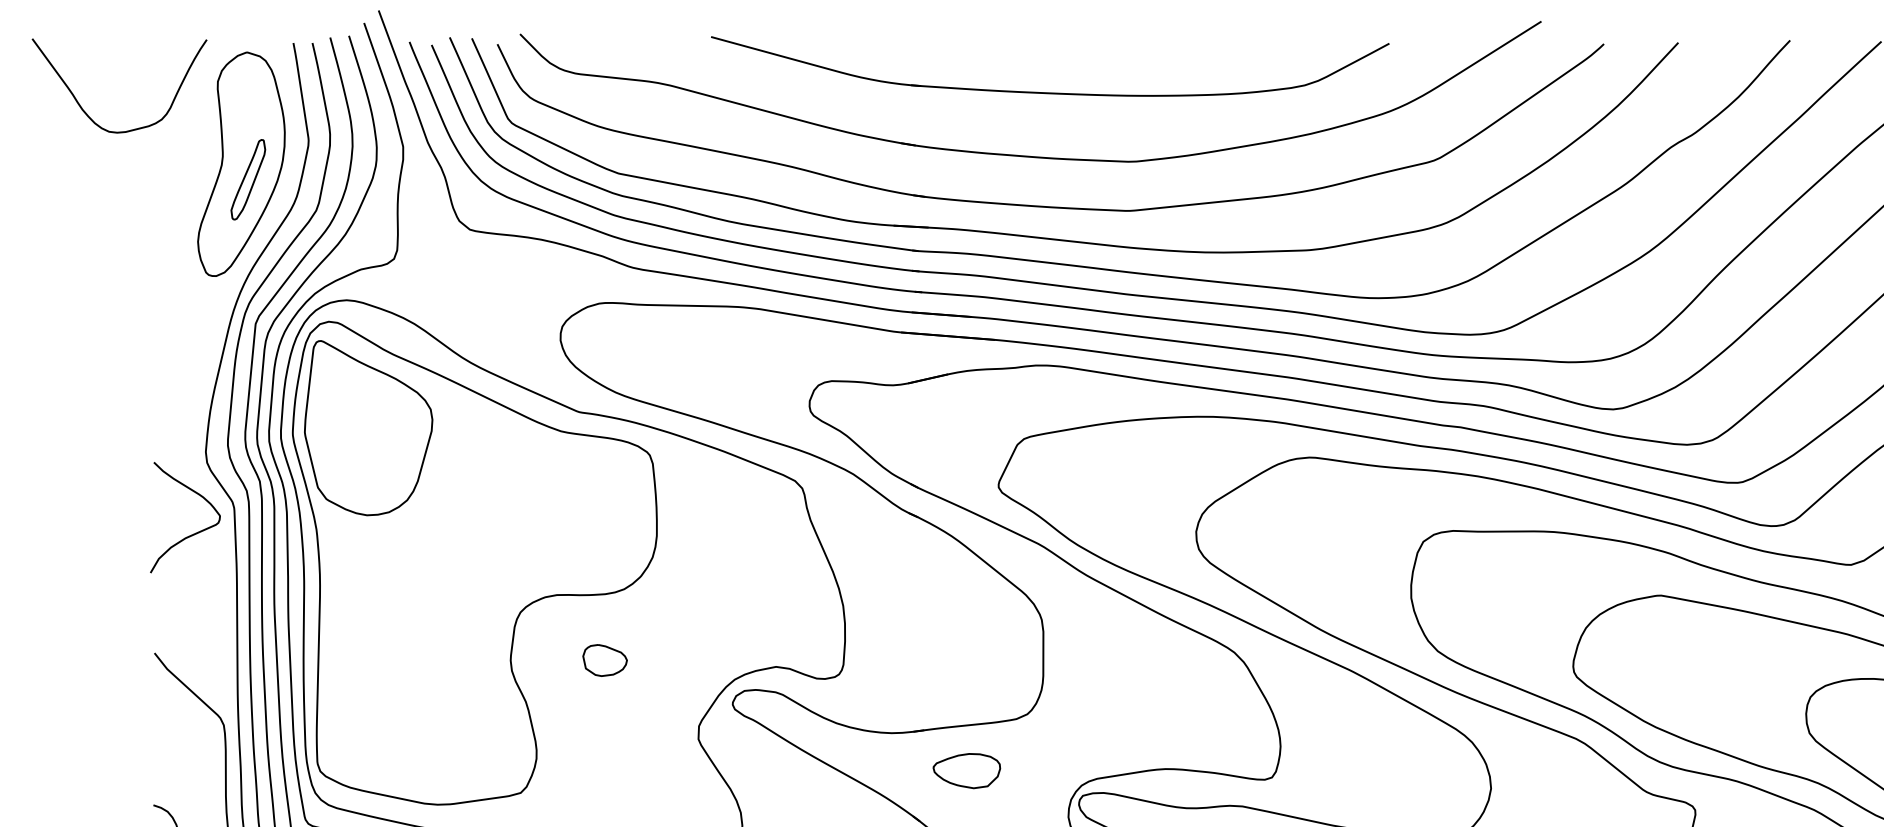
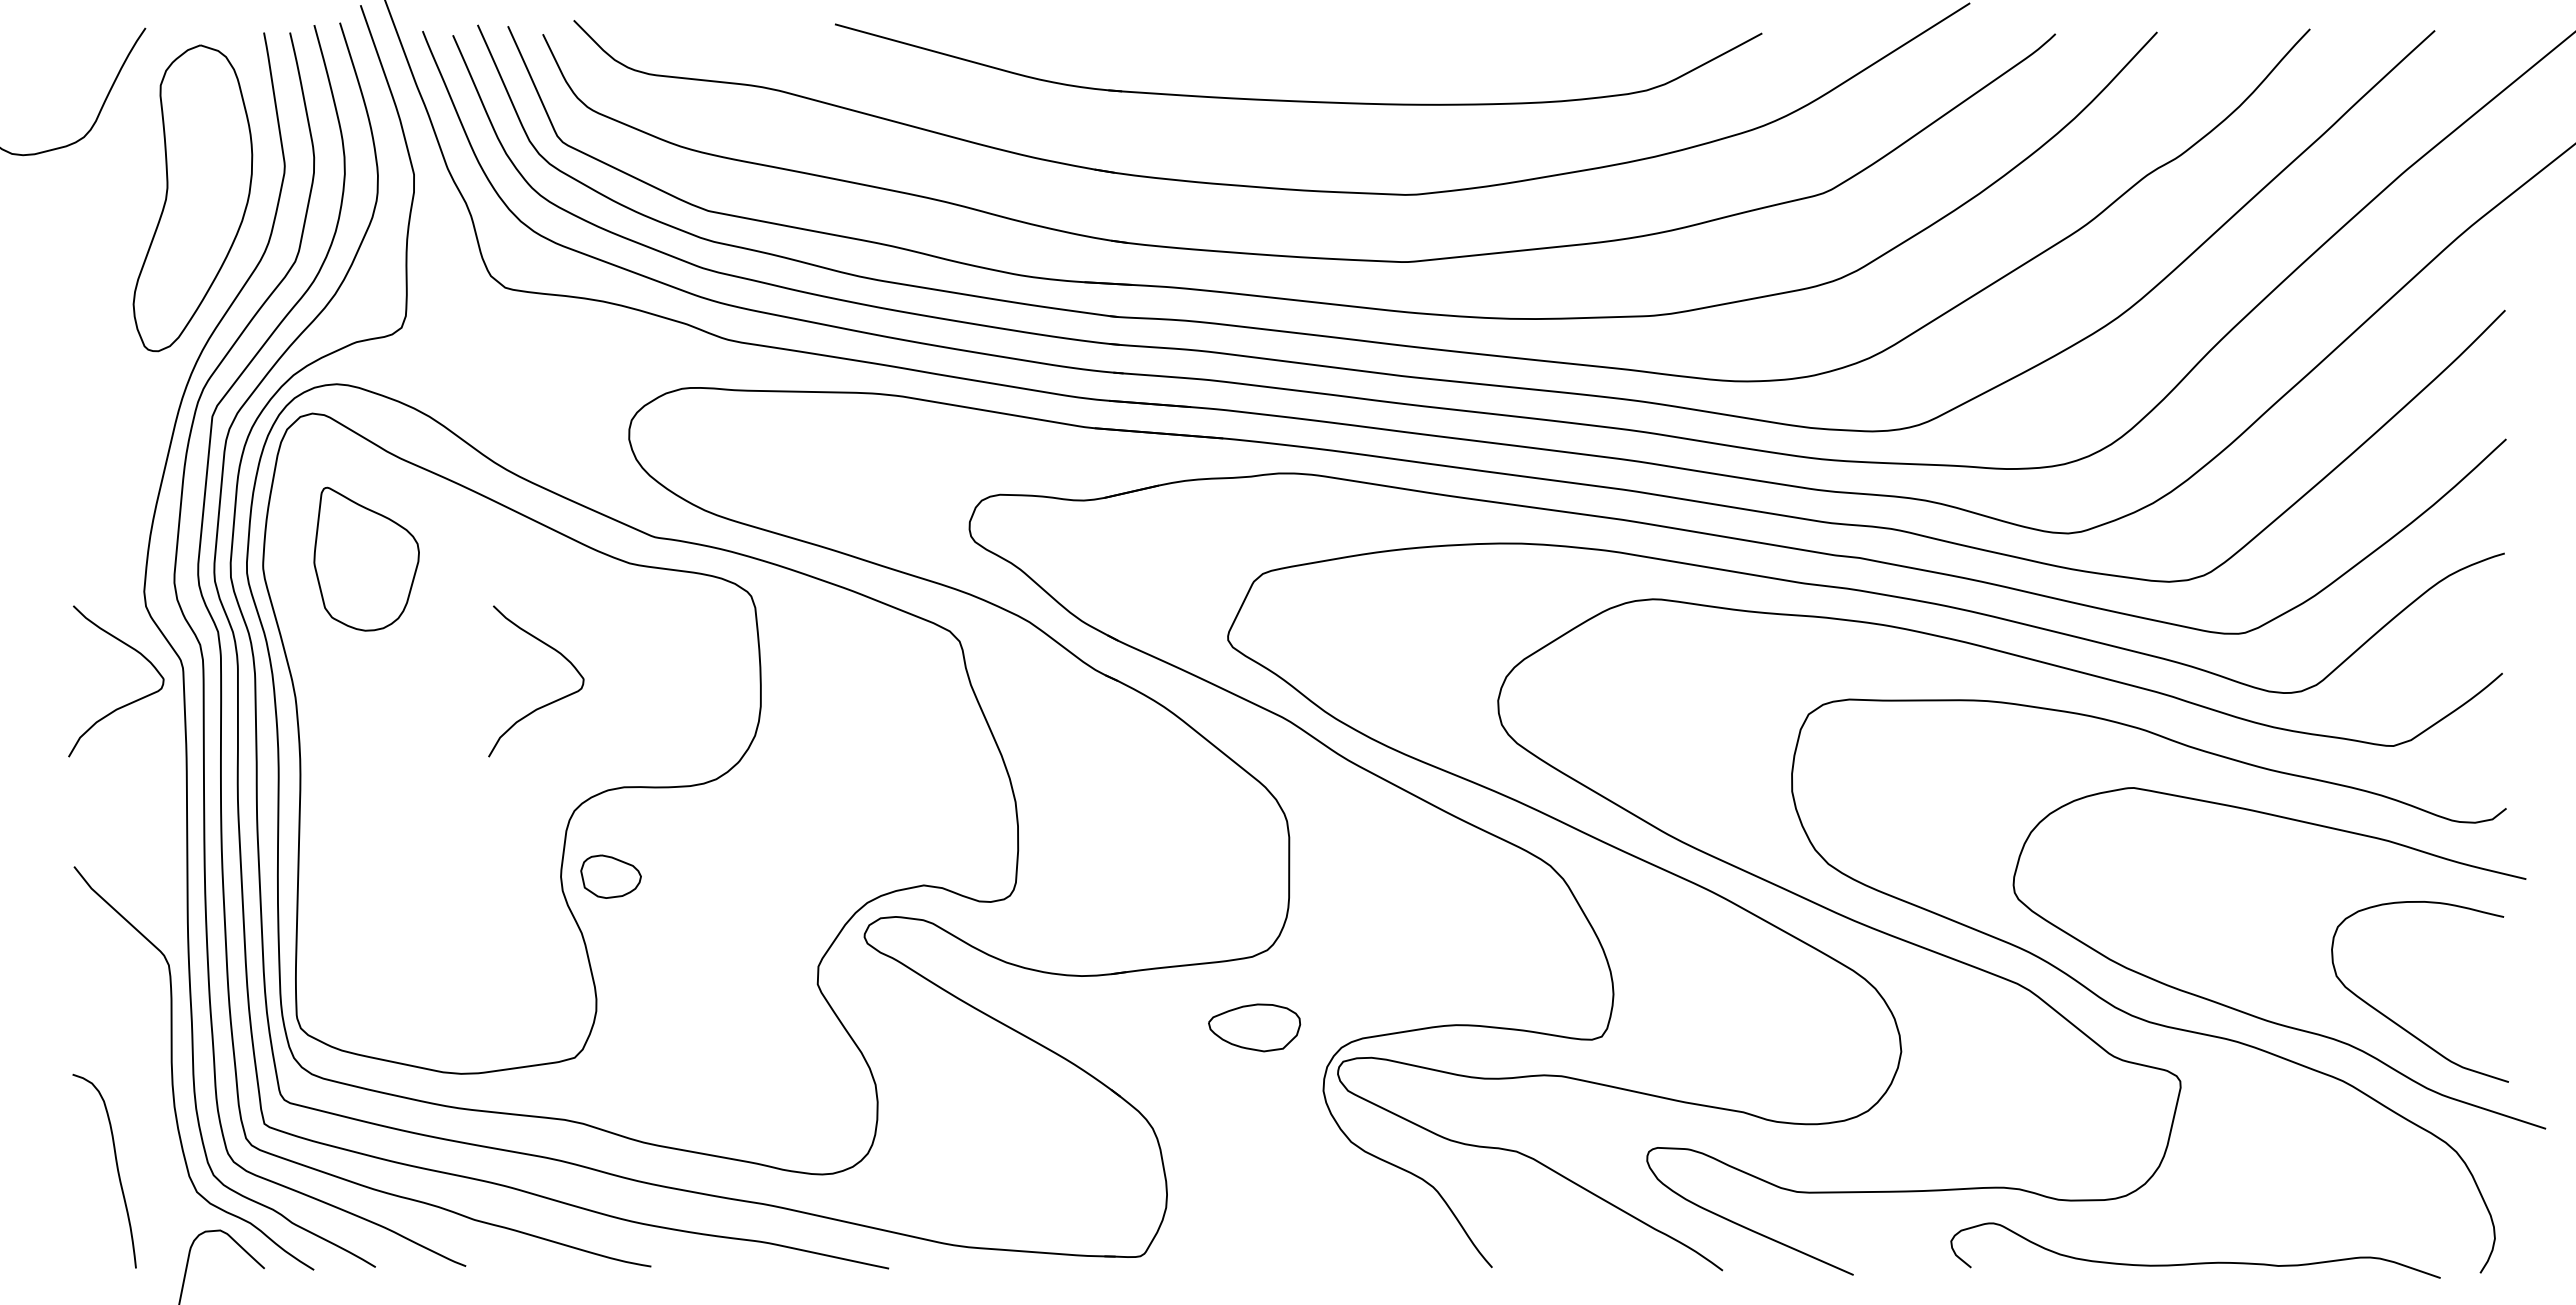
part: (248, 179) -> (202, 219), removed
part: (368, 428) -> (366, 559), size x0.6
curve: (500, 533) -> (547, 703), added
part: (604, 660) -> (610, 876), moved
part: (966, 770) -> (1254, 1027), moved

